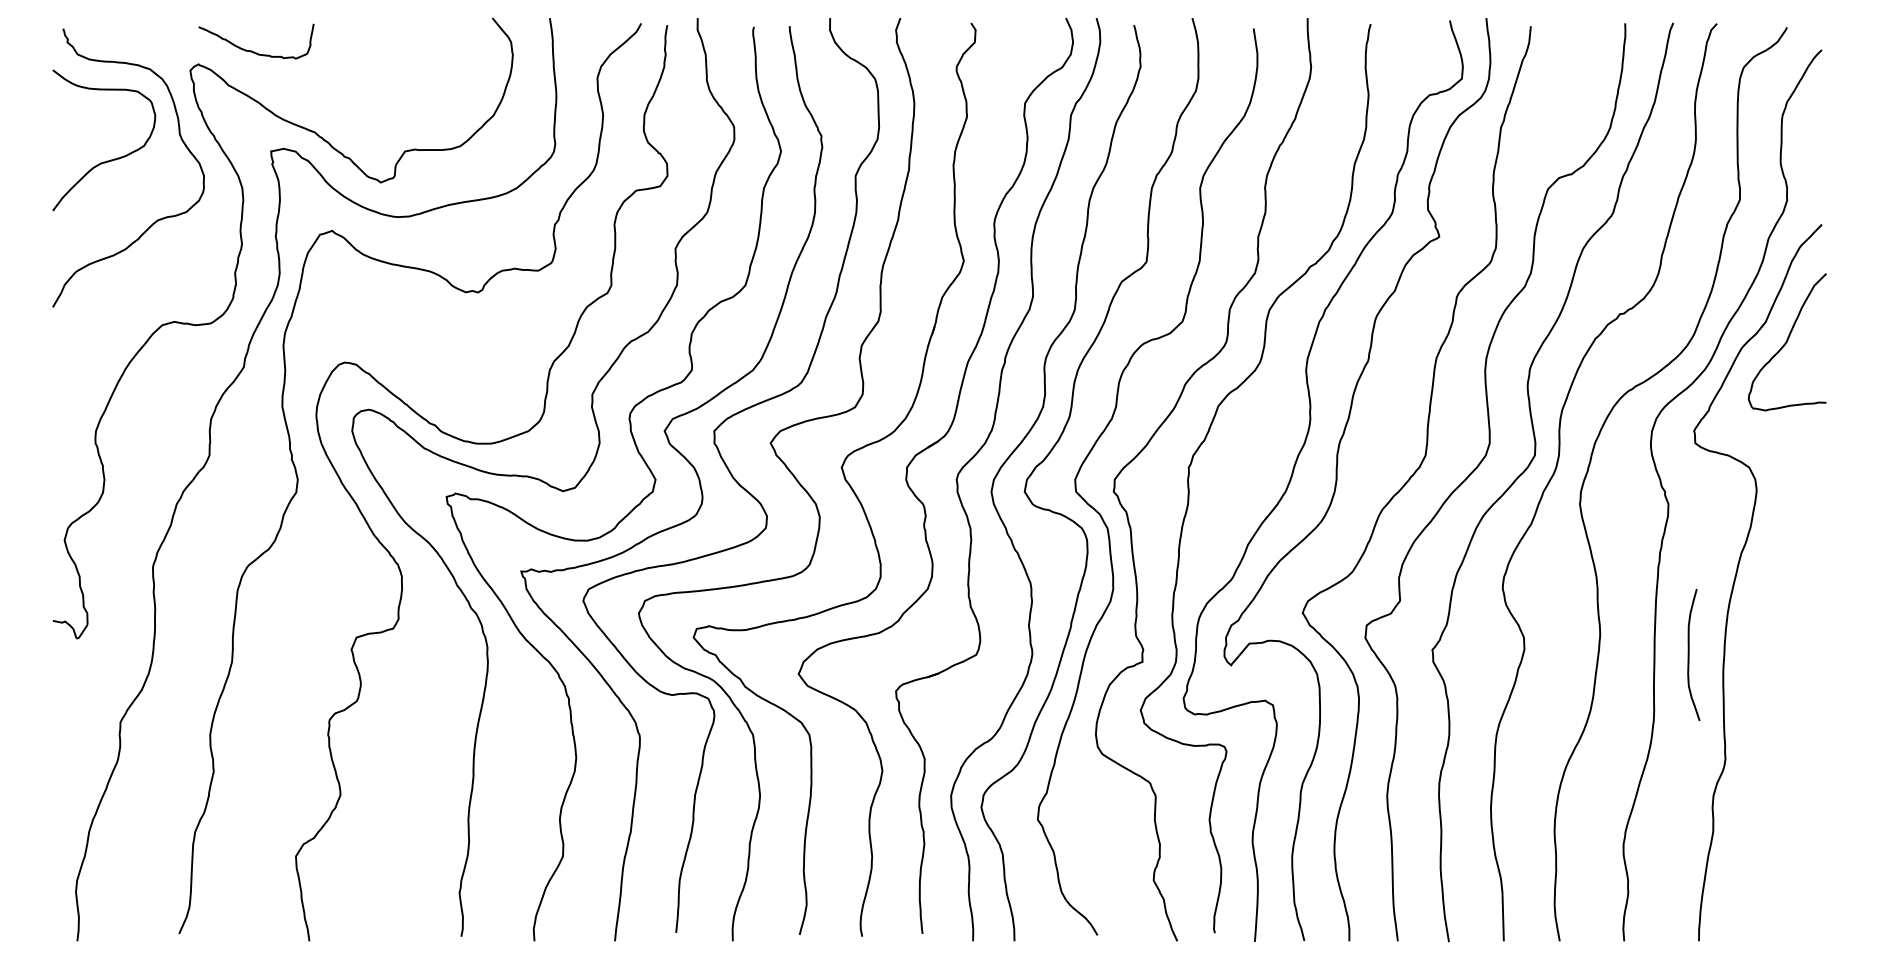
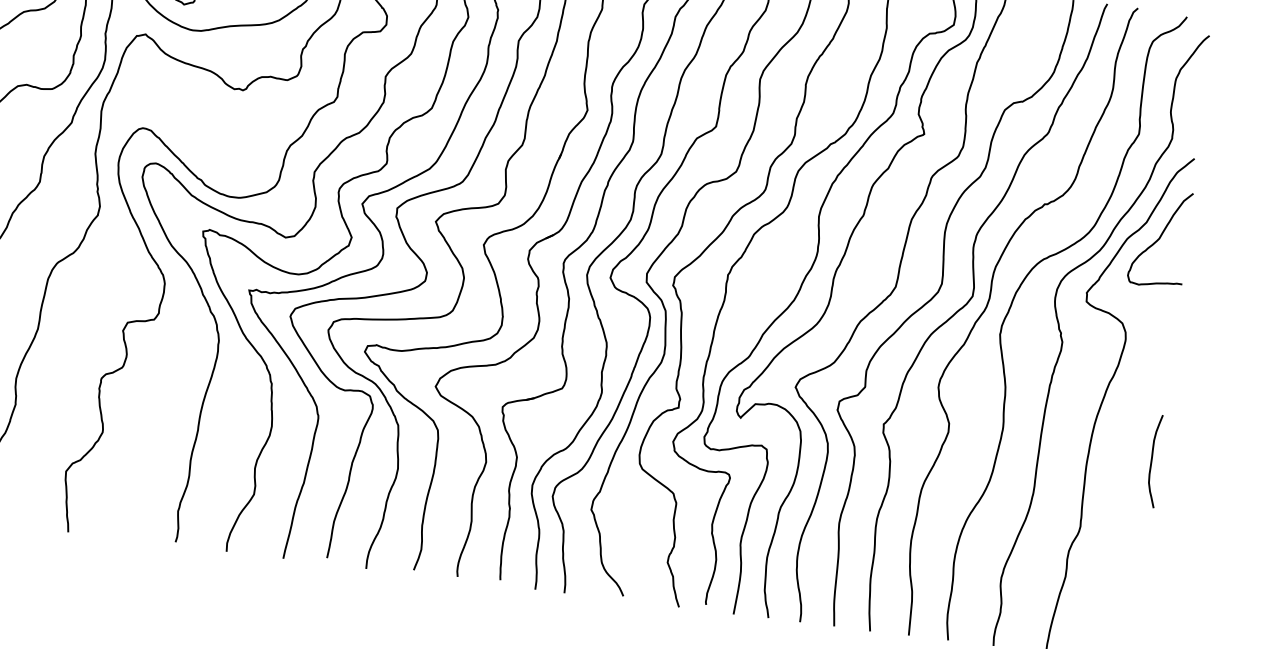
curve: (1689, 654) -> (1152, 460), moved

